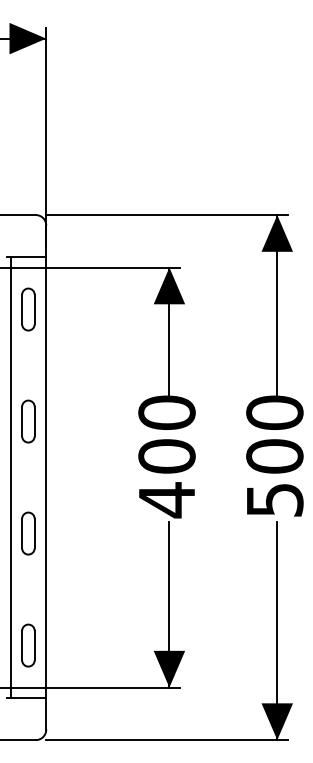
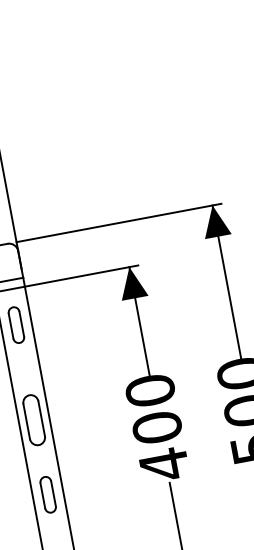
part: (28, 421) -> (34, 420), size x1.4
part: (28, 533) -> (48, 494), moved

